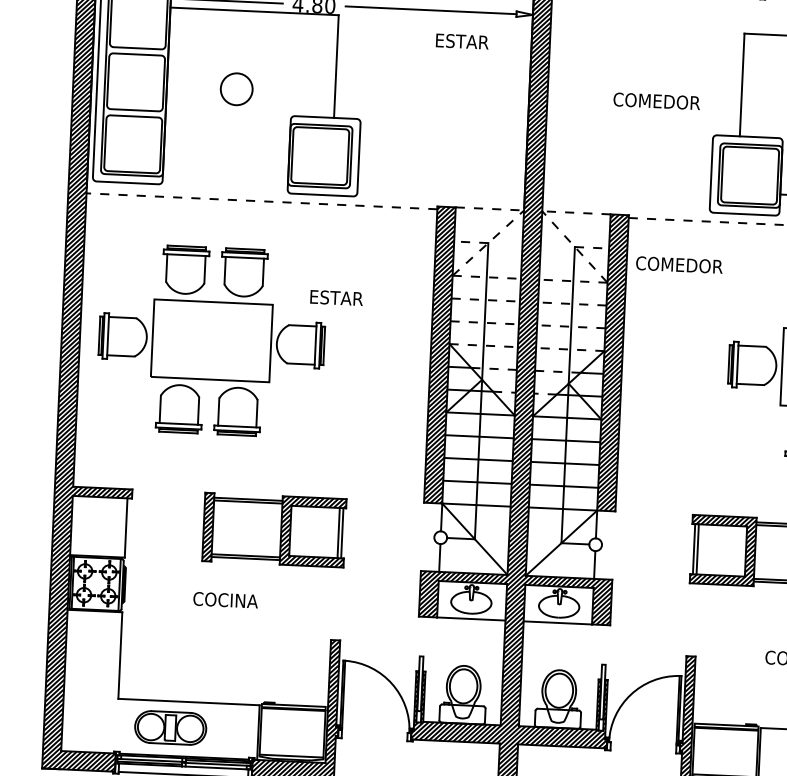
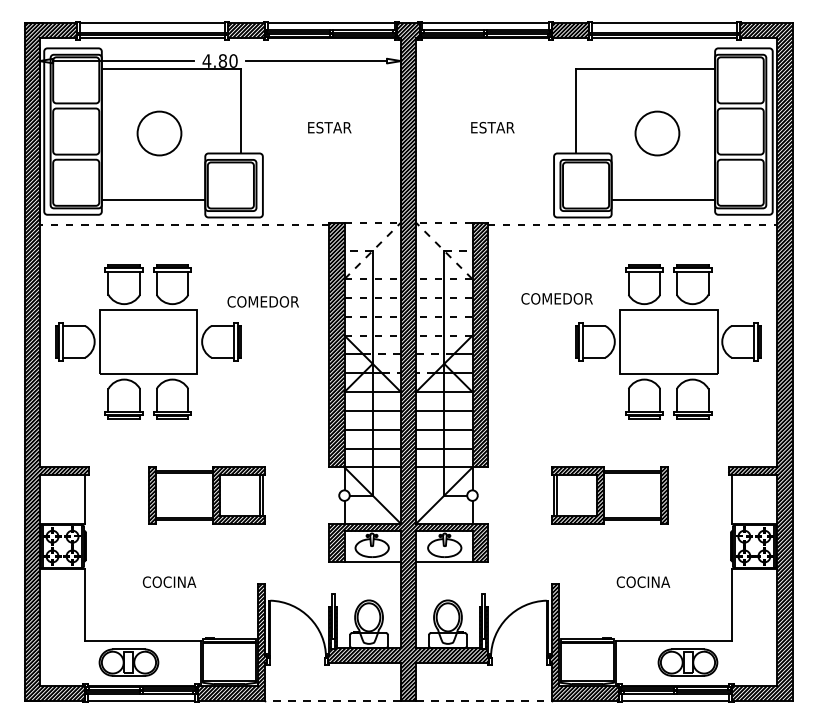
text: (462, 41) -> (329, 127), moved
circle: (236, 89) -> (159, 133), size x1.67
text: (657, 101) -> (506, 127), COMEDOR -> ESTAR
line: (225, 168) -> (153, 199), added
text: (678, 264) -> (556, 298), moved
text: (352, 298) -> (262, 301), ESTAR -> COMEDOR
text: (225, 599) -> (169, 581), moved

